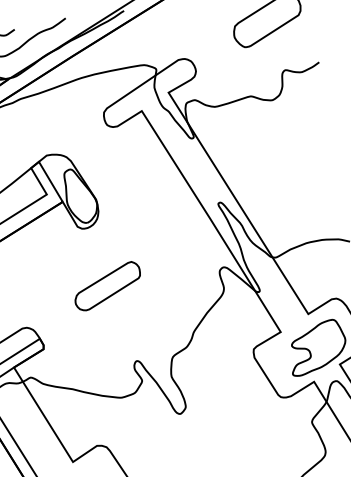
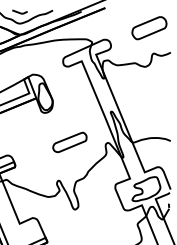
part: (106, 286) -> (69, 142), moved

